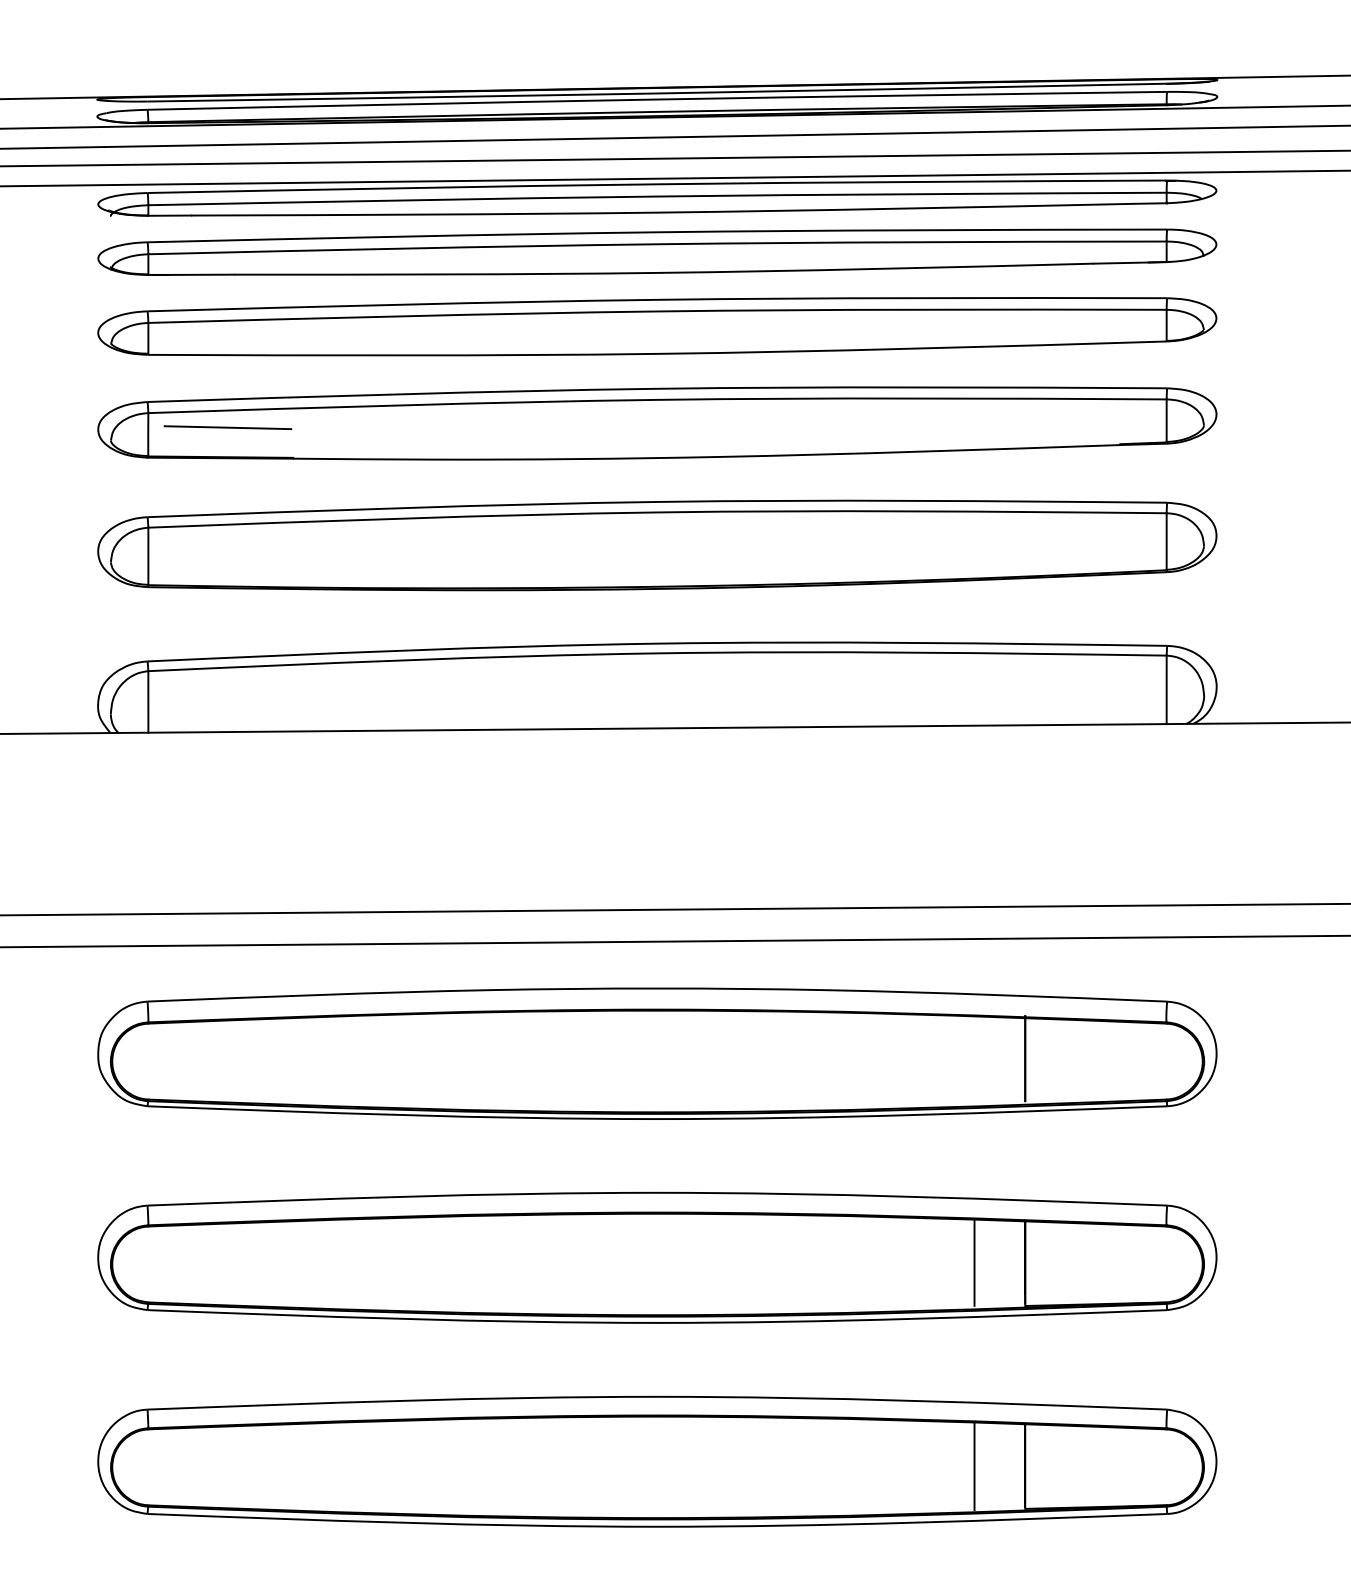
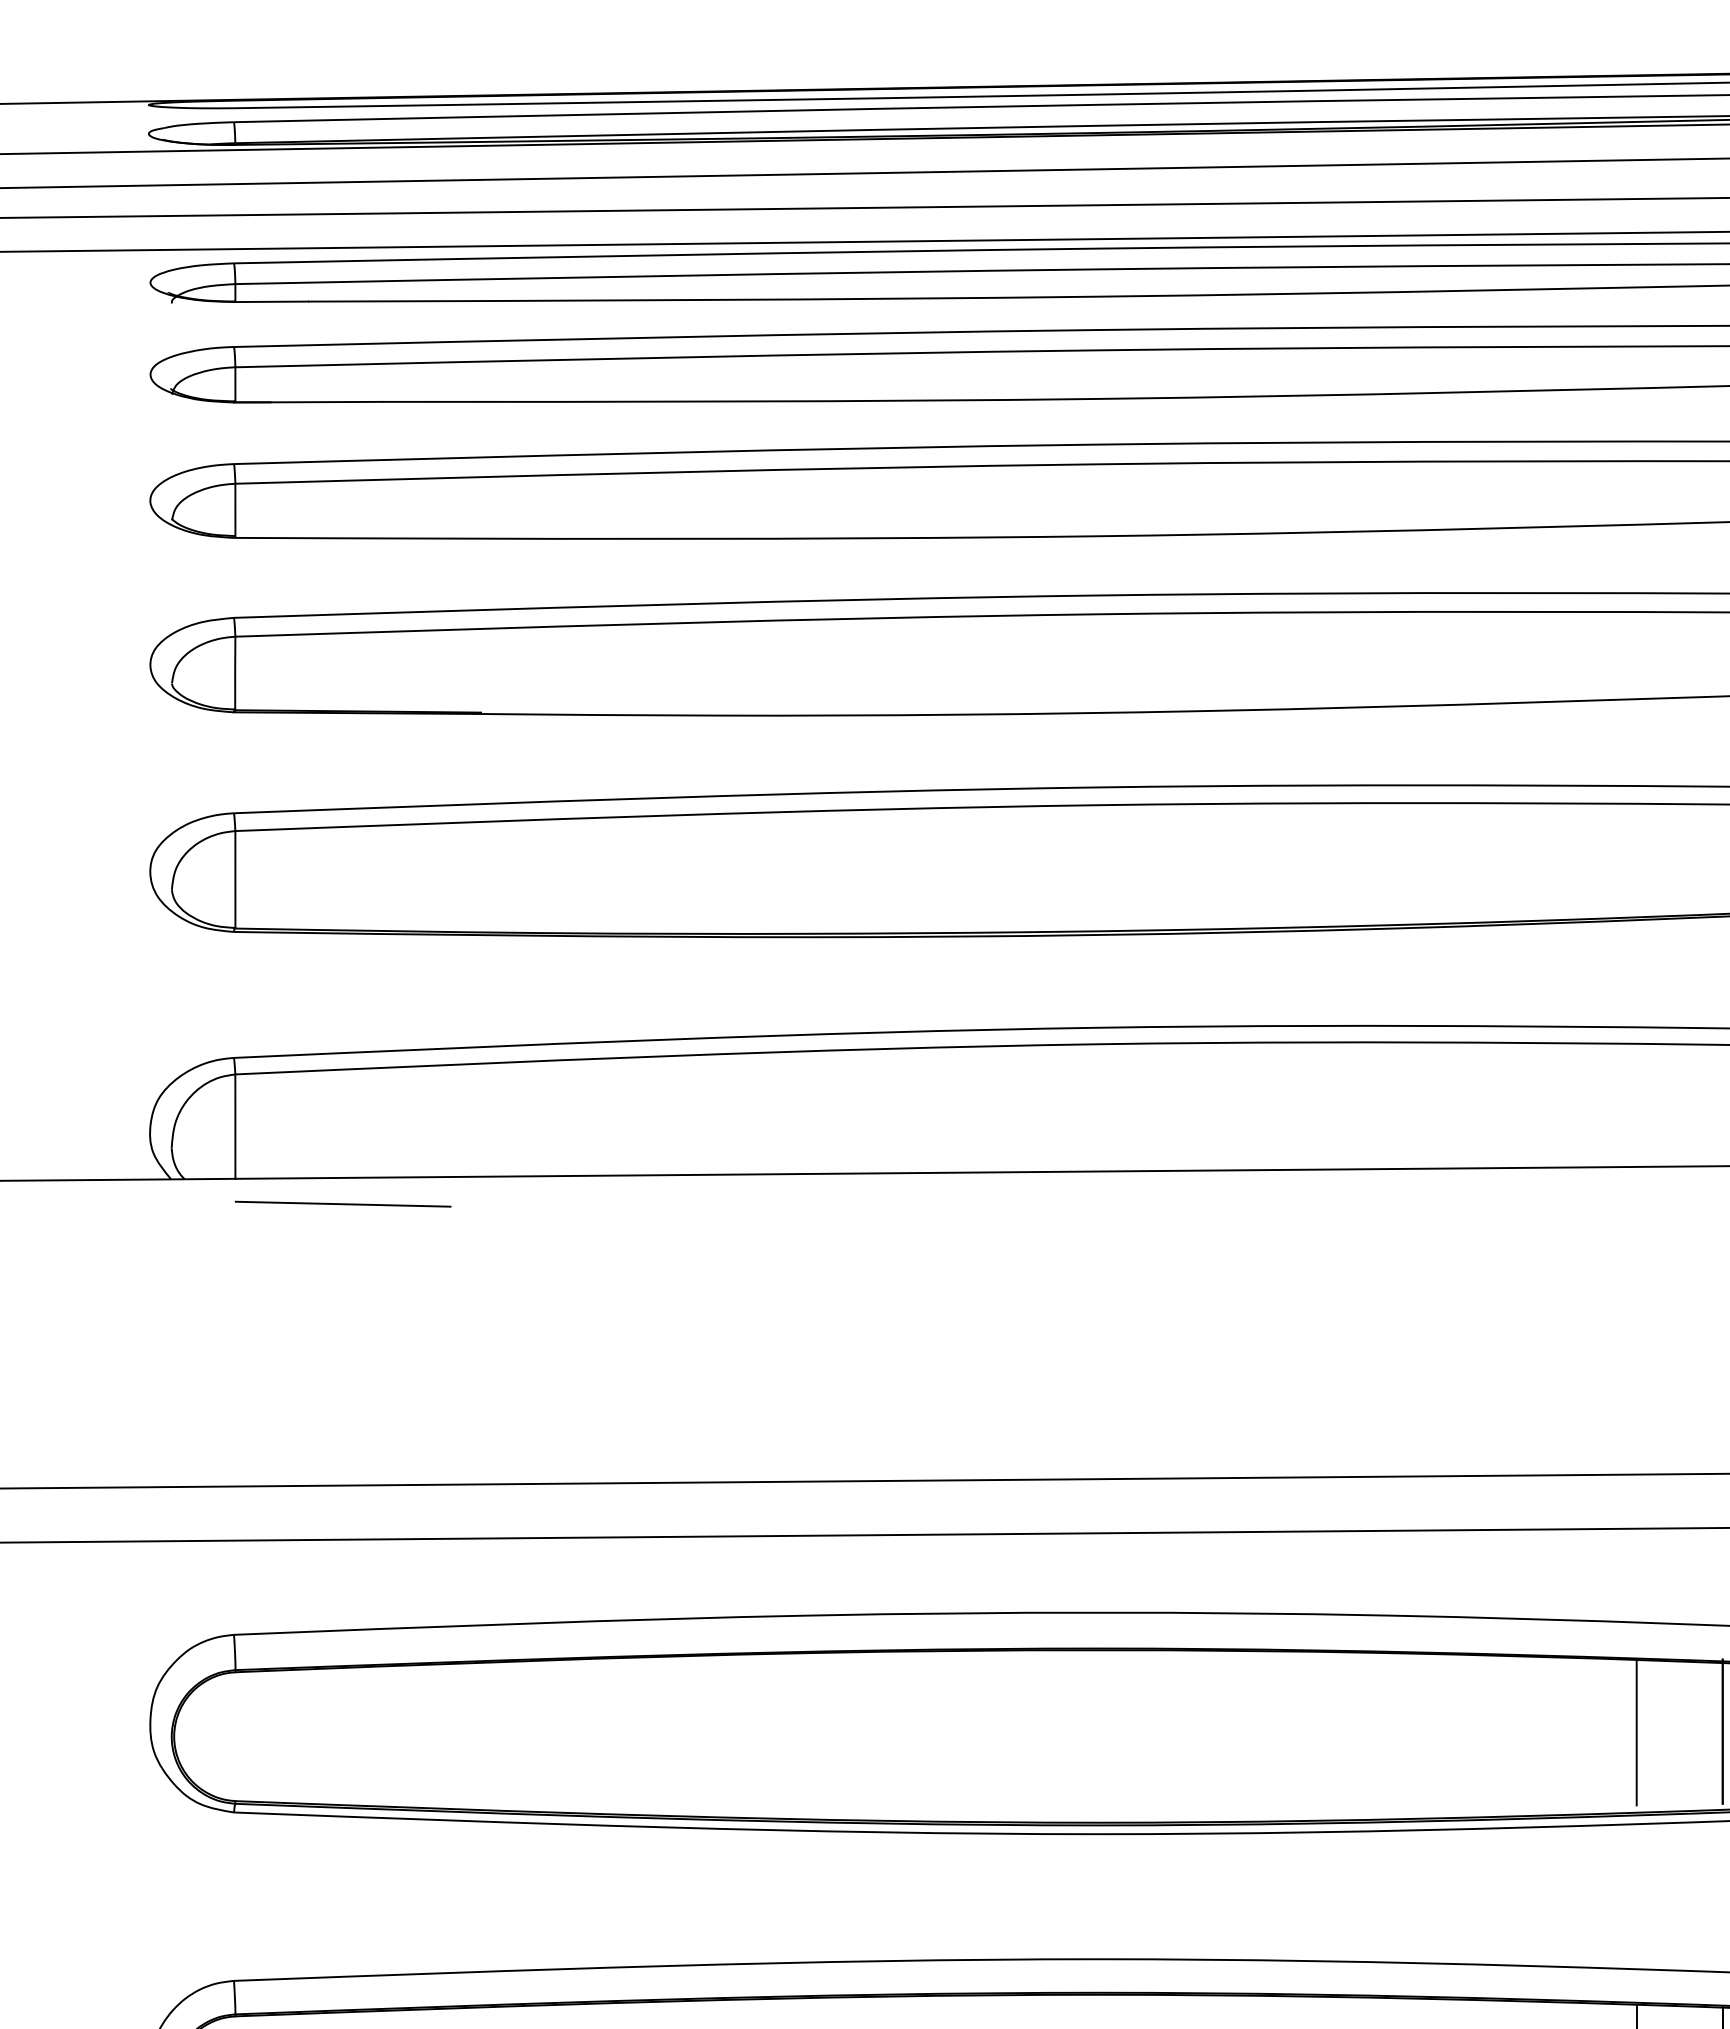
line: (227, 427) -> (342, 1203), moved
line: (974, 1059) -> (1636, 1733), added

